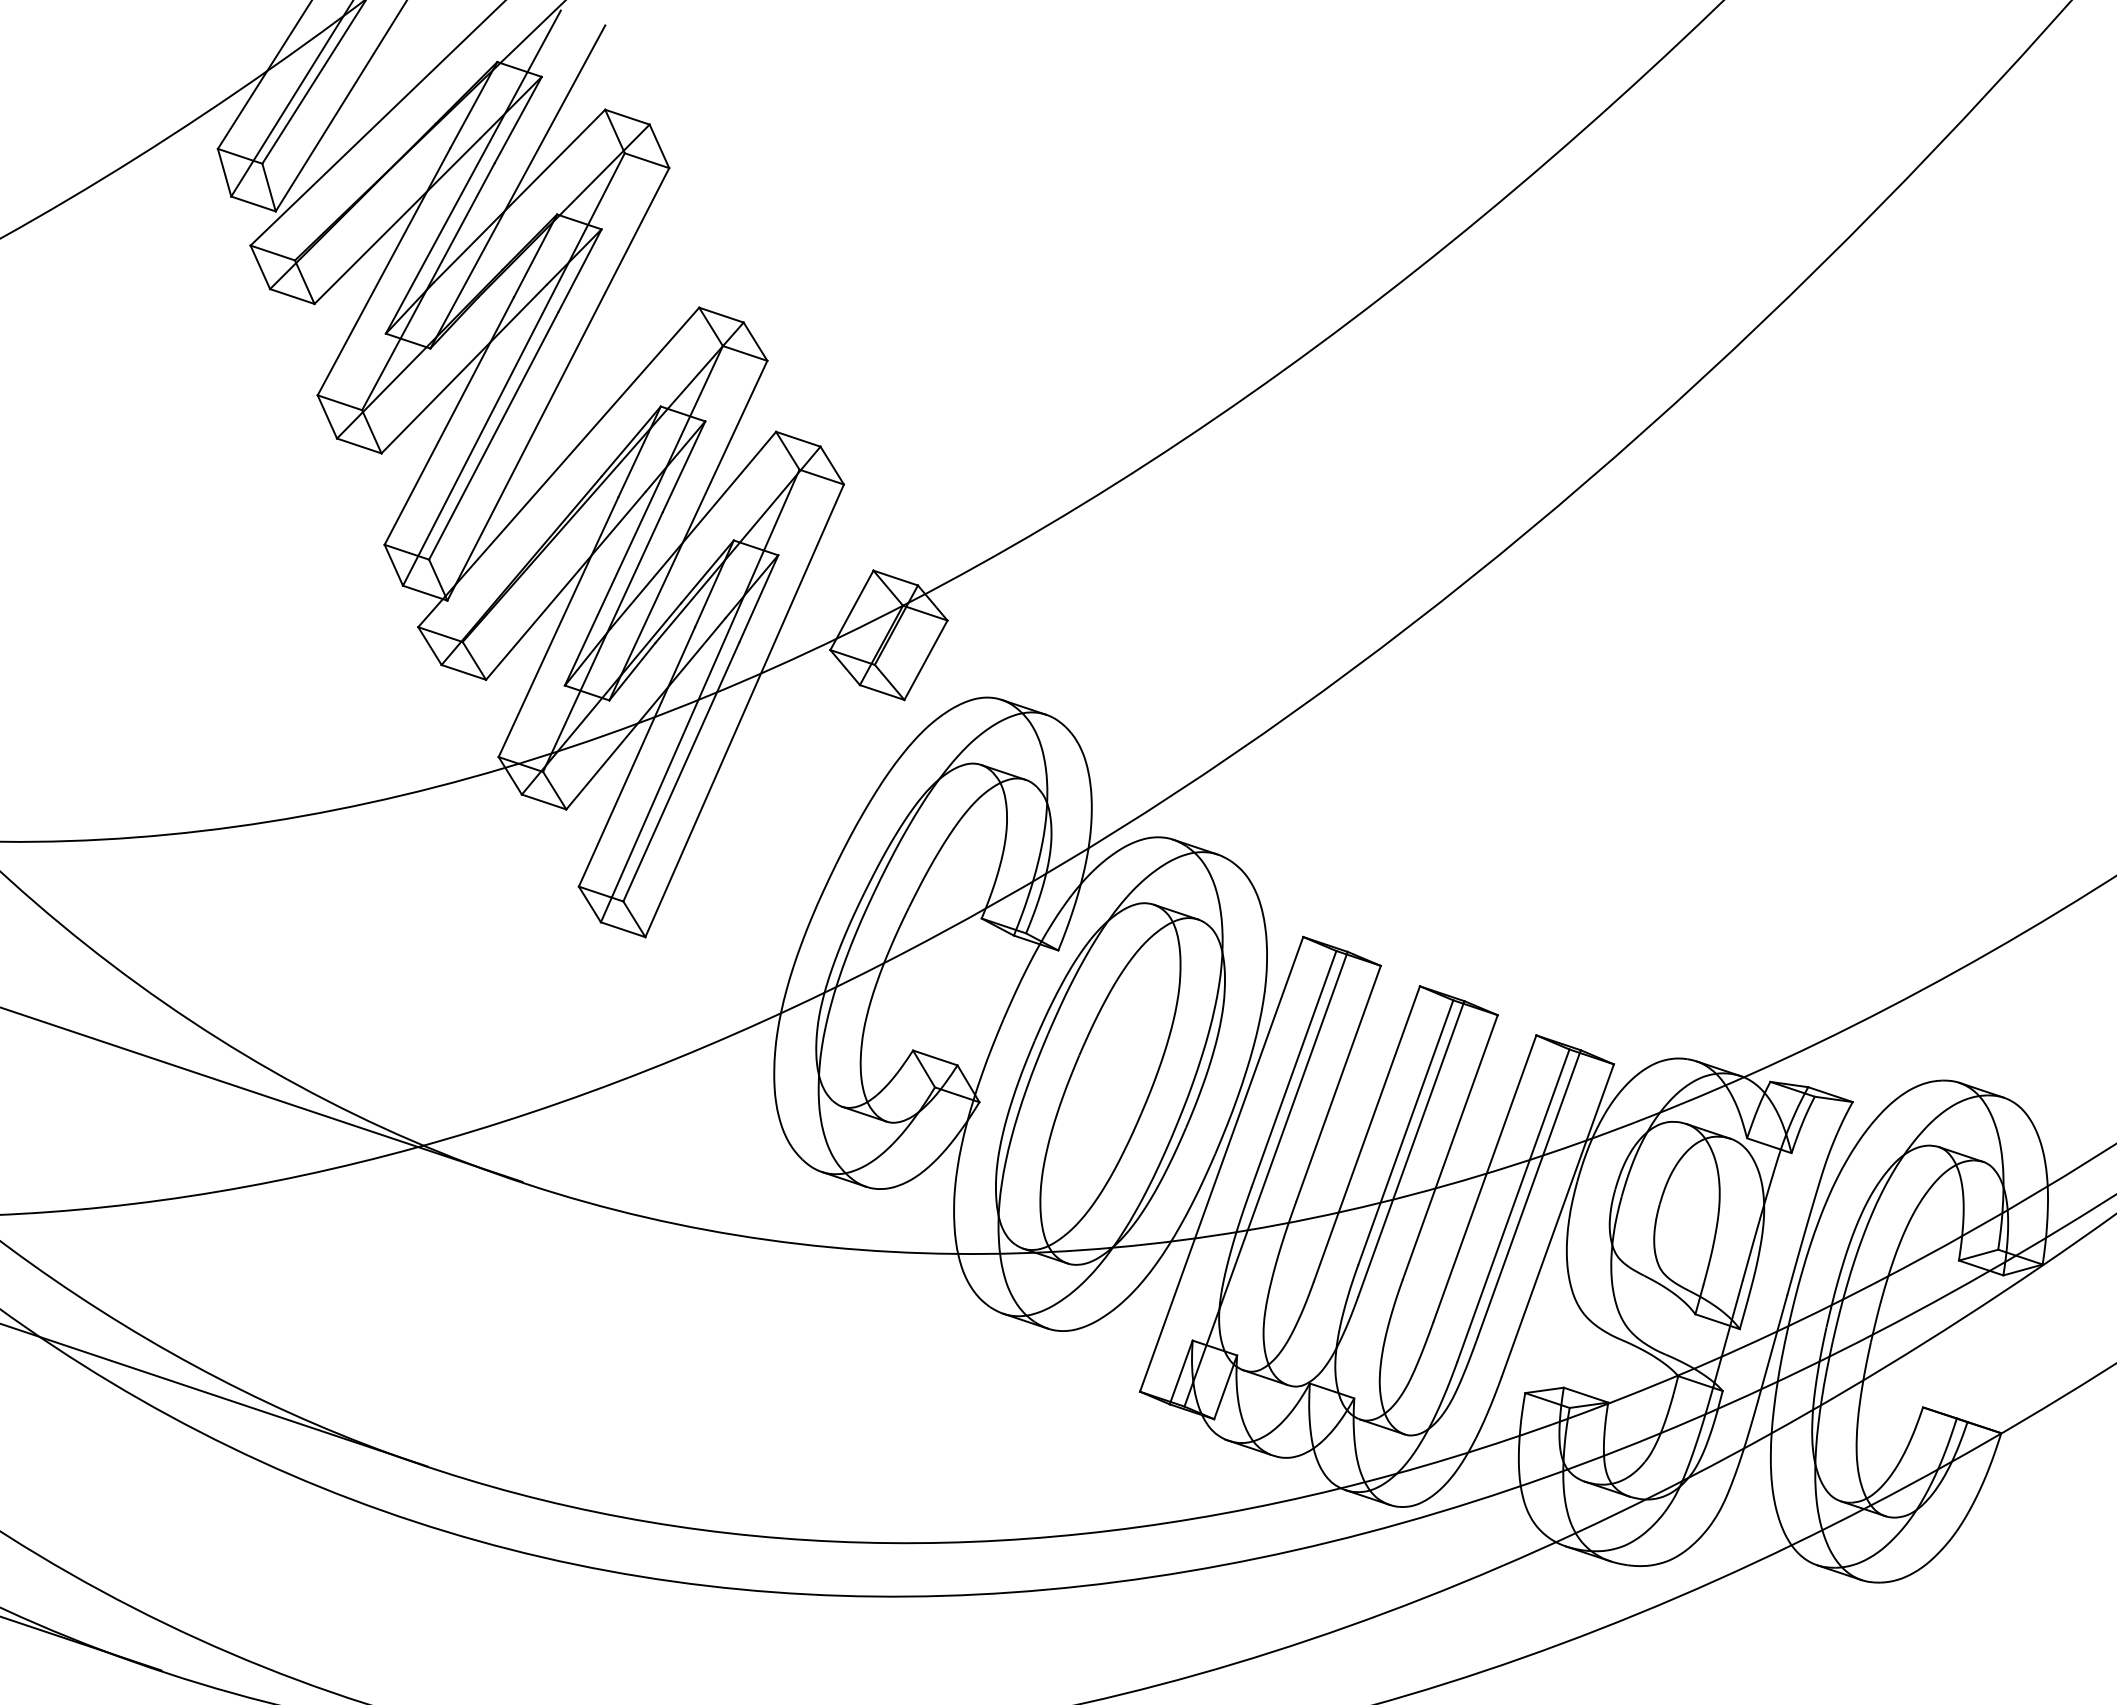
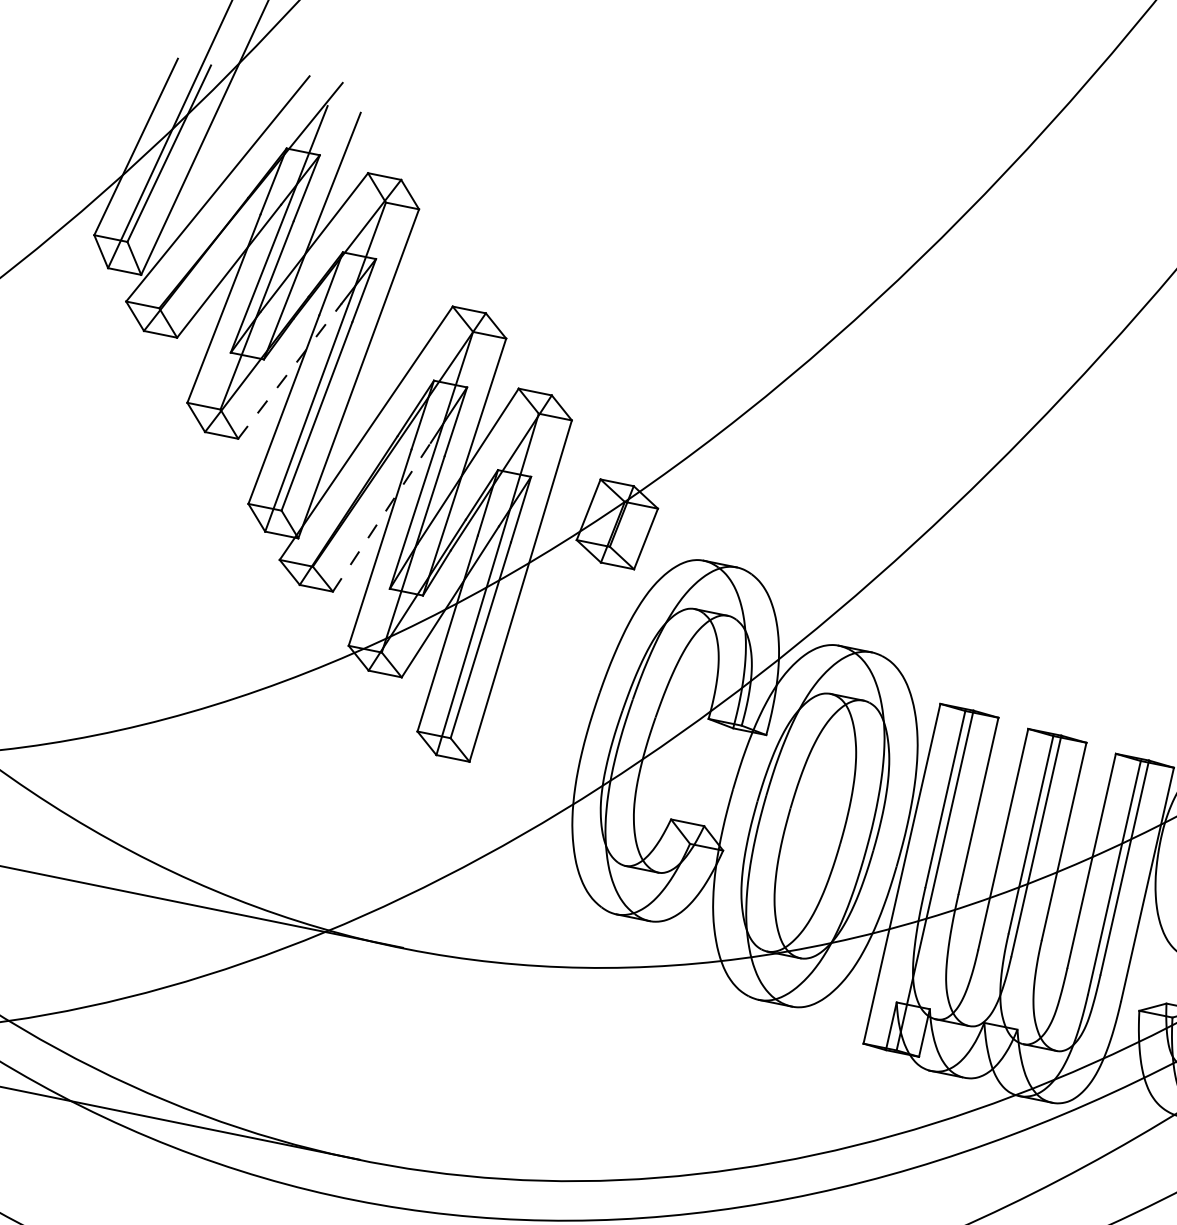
line: (464, 368) -> (290, 370), solid -> dashed
line: (566, 585) -> (382, 517), solid -> dashed

